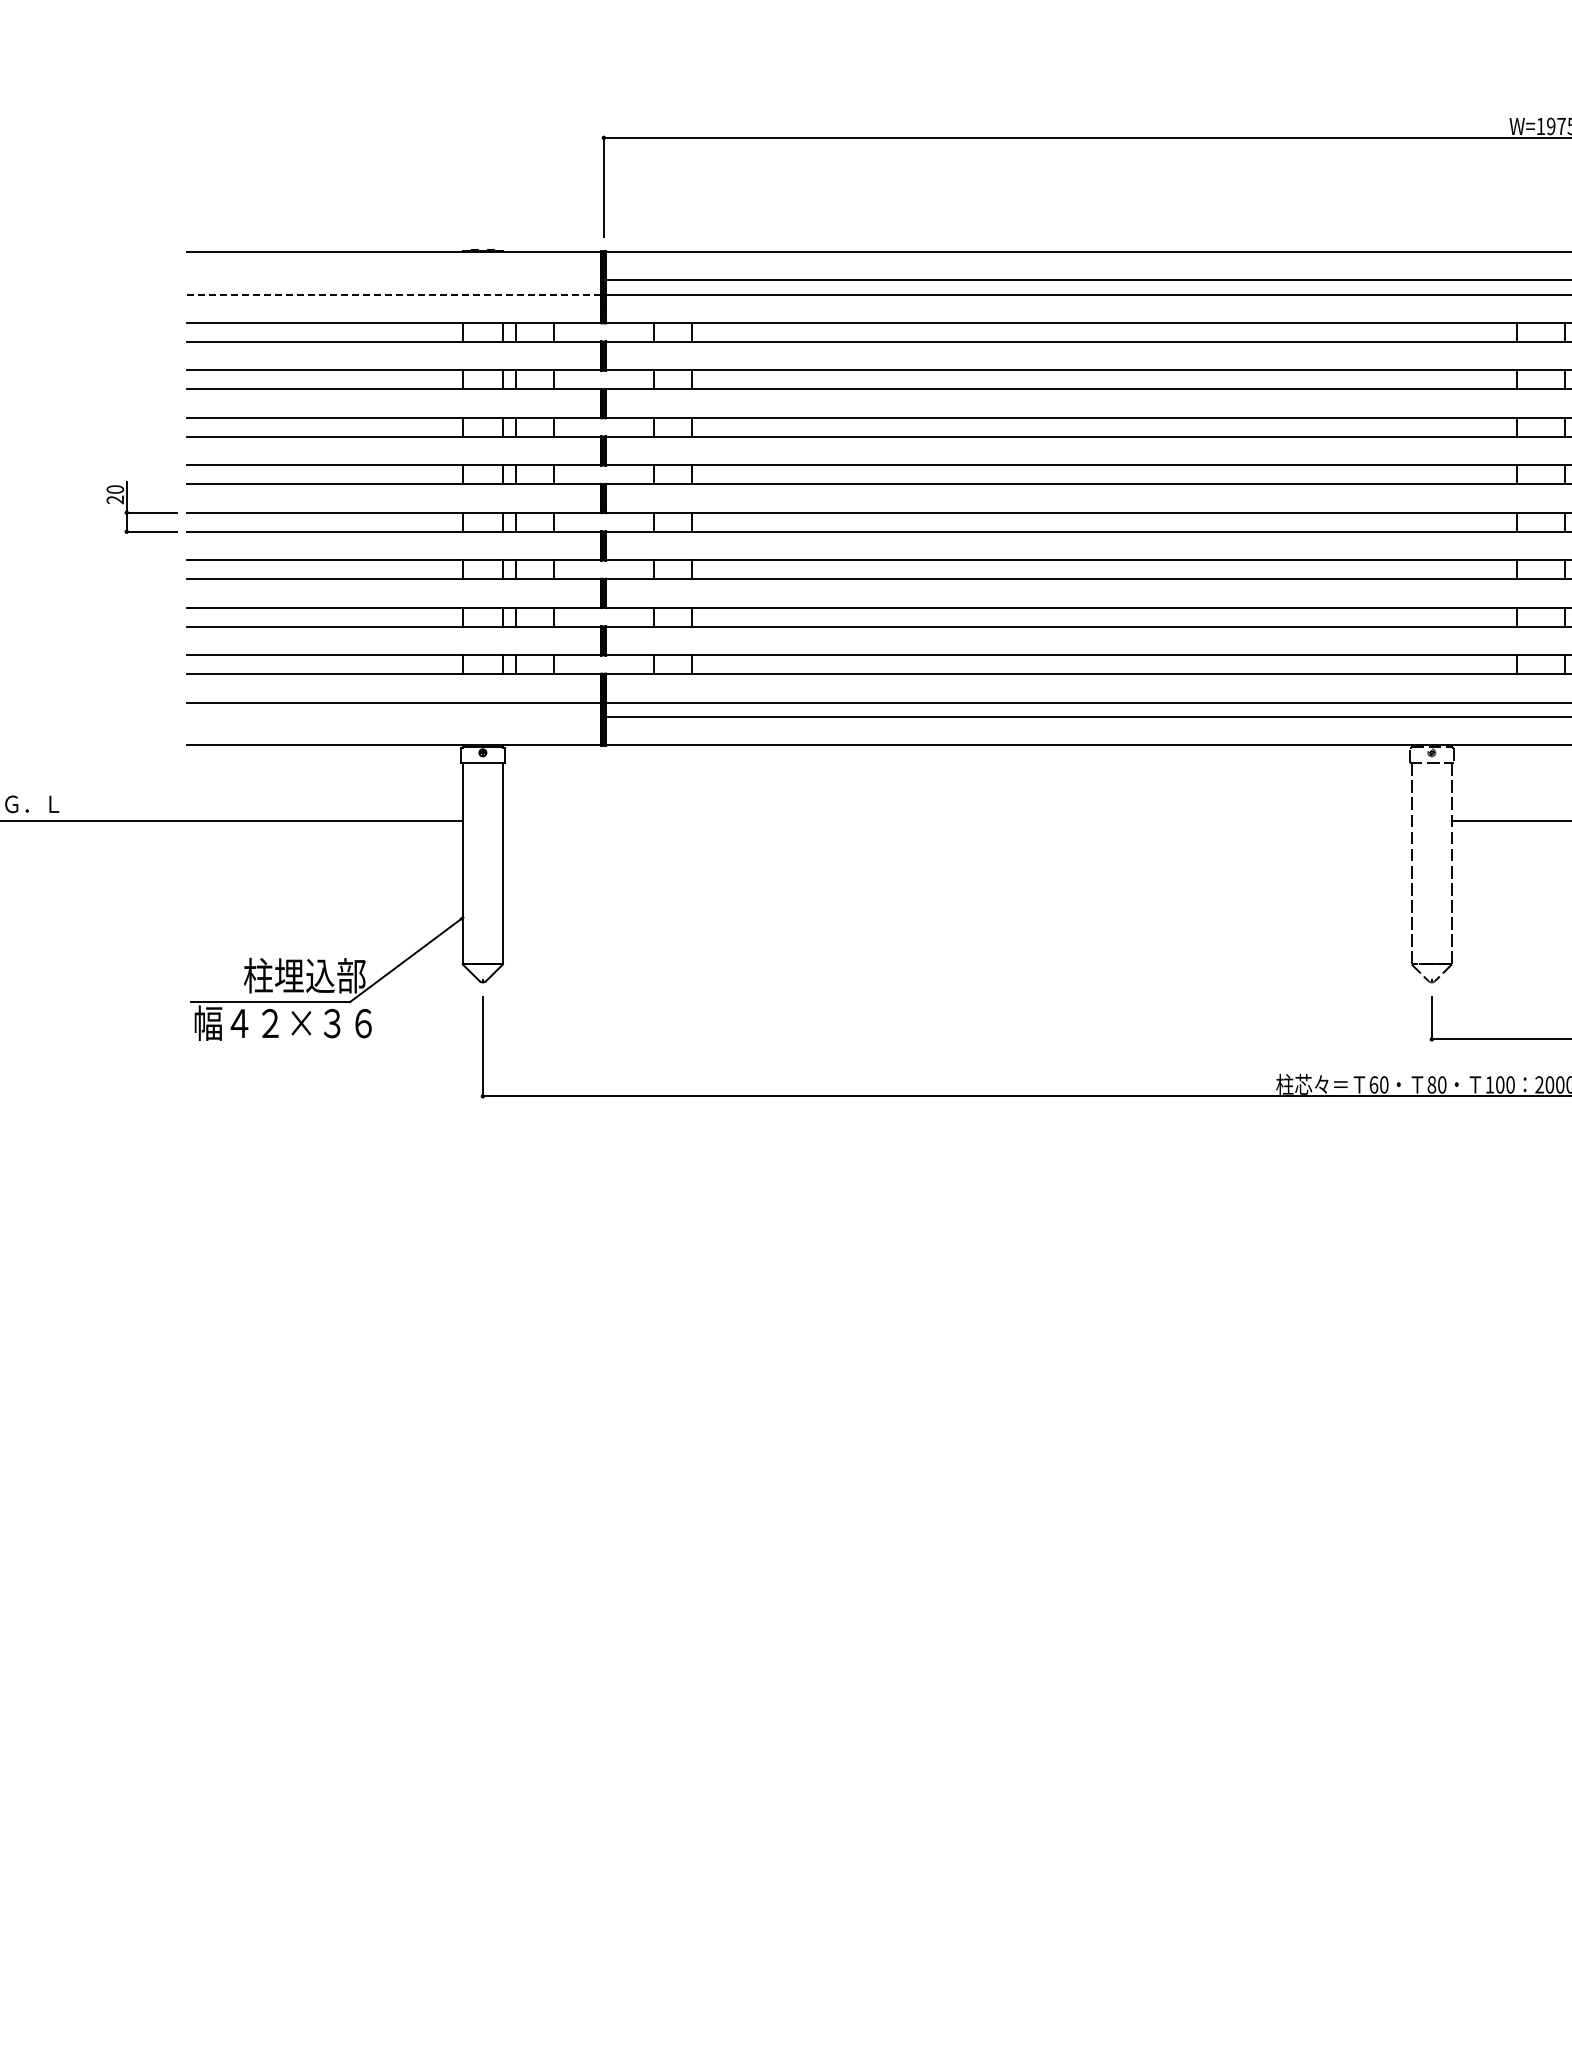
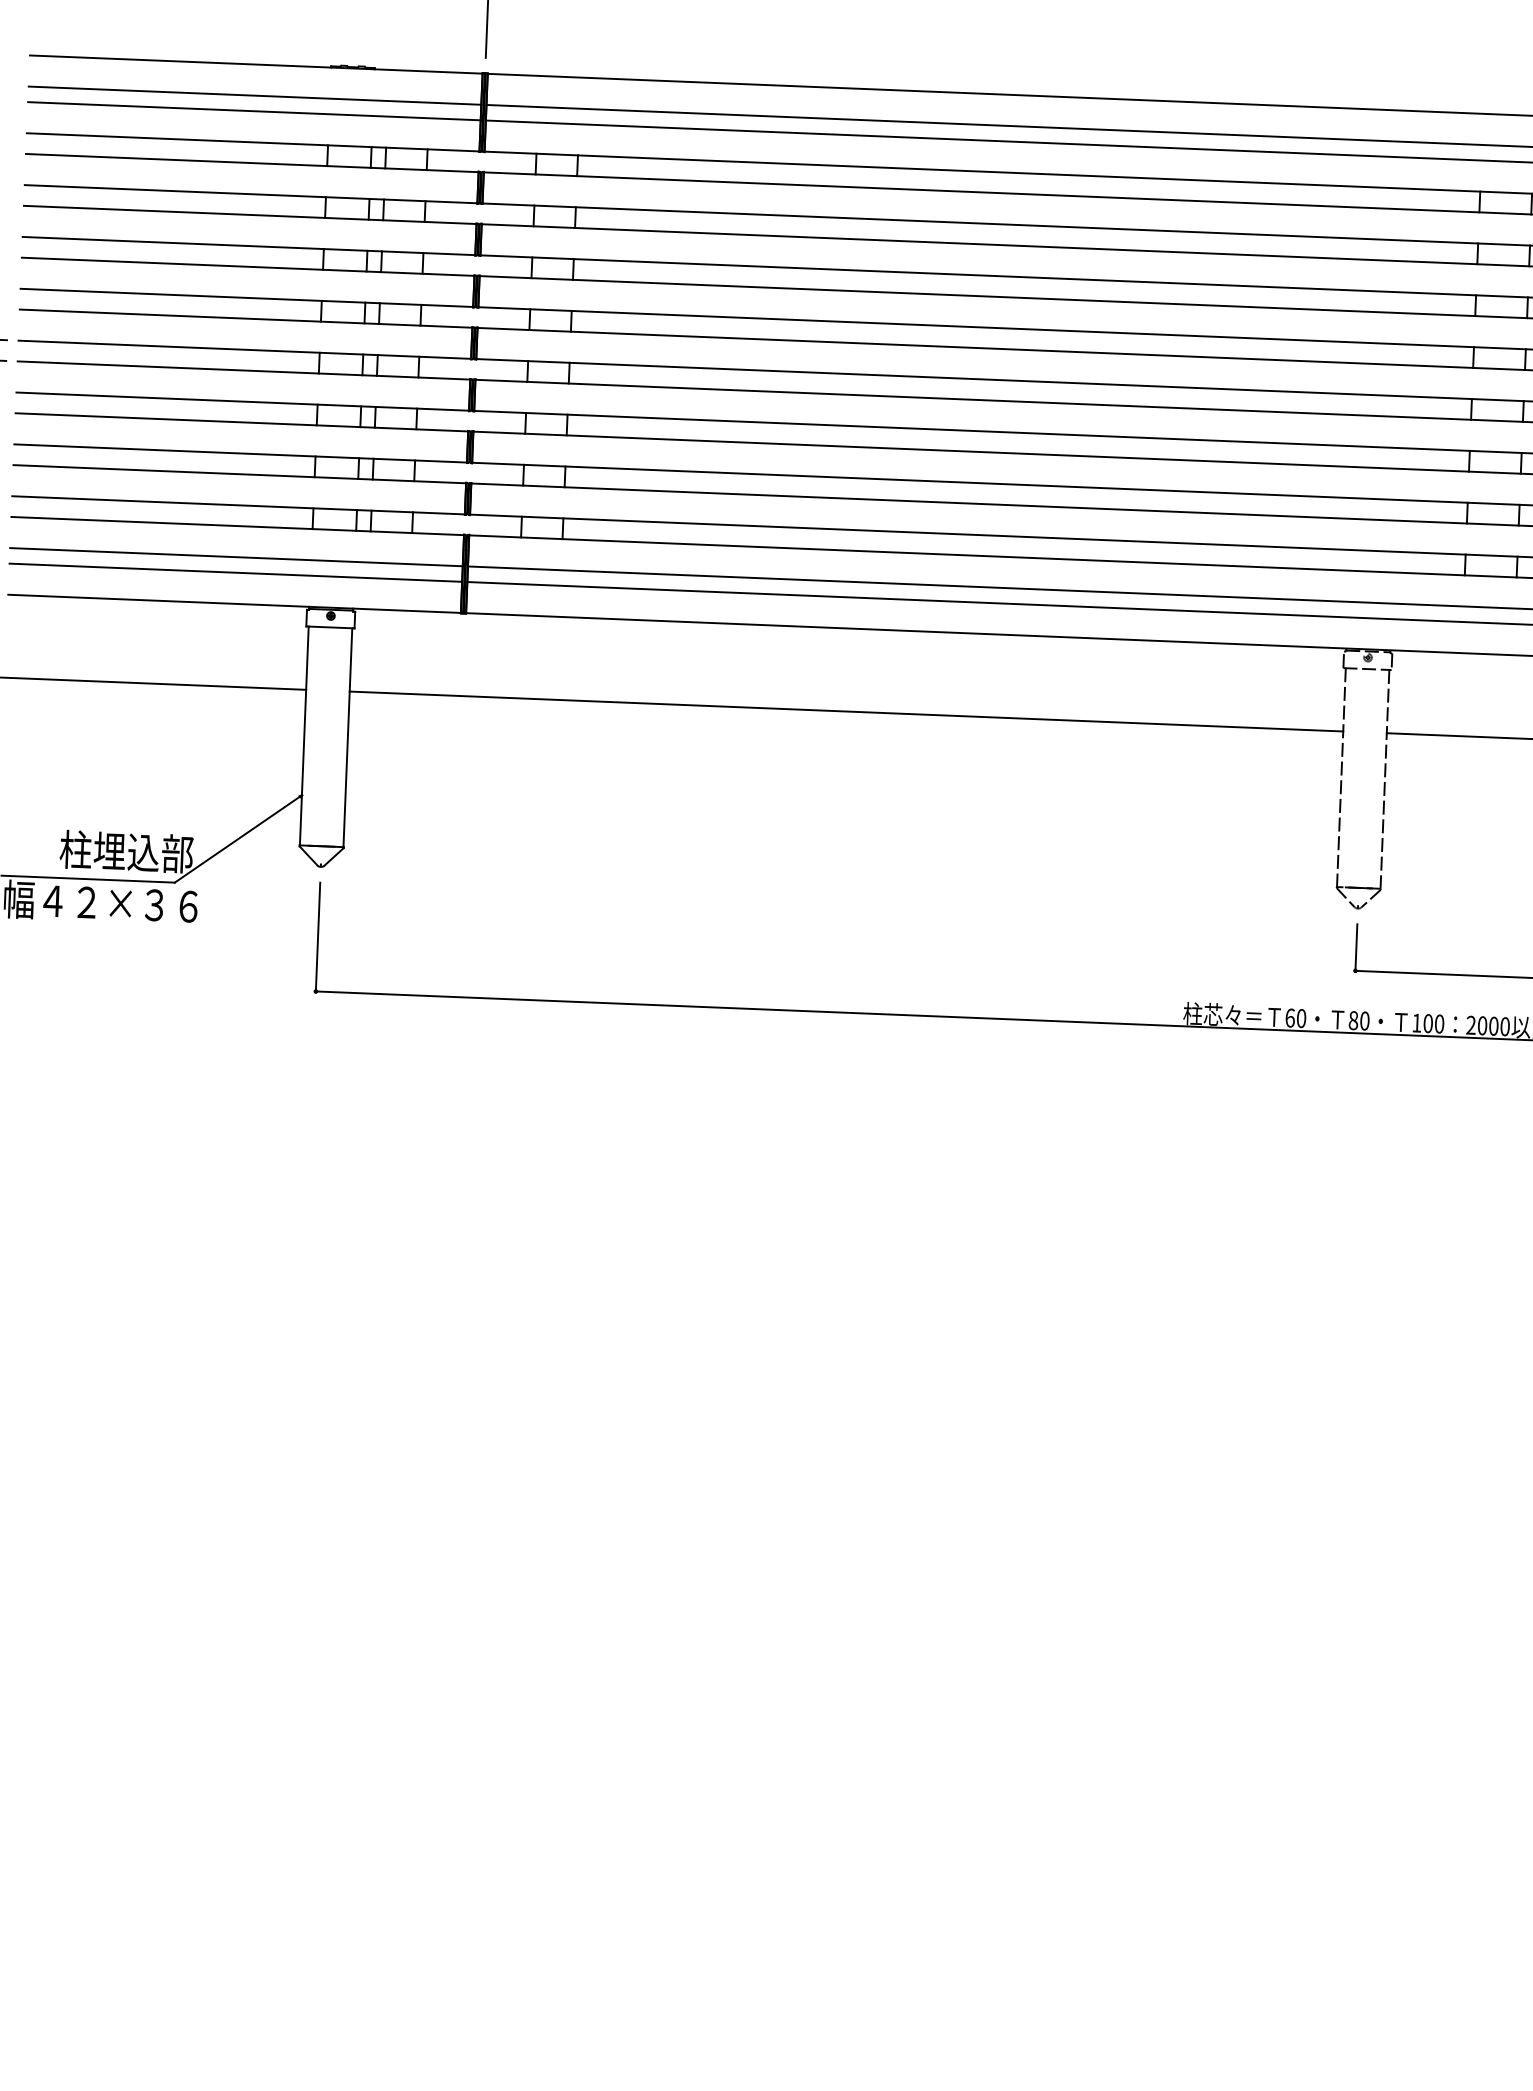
line: (394, 280) -> (255, 95), added
line: (393, 294) -> (253, 111), dashed -> solid
line: (394, 716) -> (235, 572), added
line: (956, 821) -> (845, 711), added

